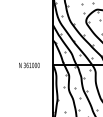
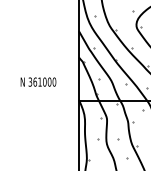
text: (29, 65) -> (38, 82), moved

